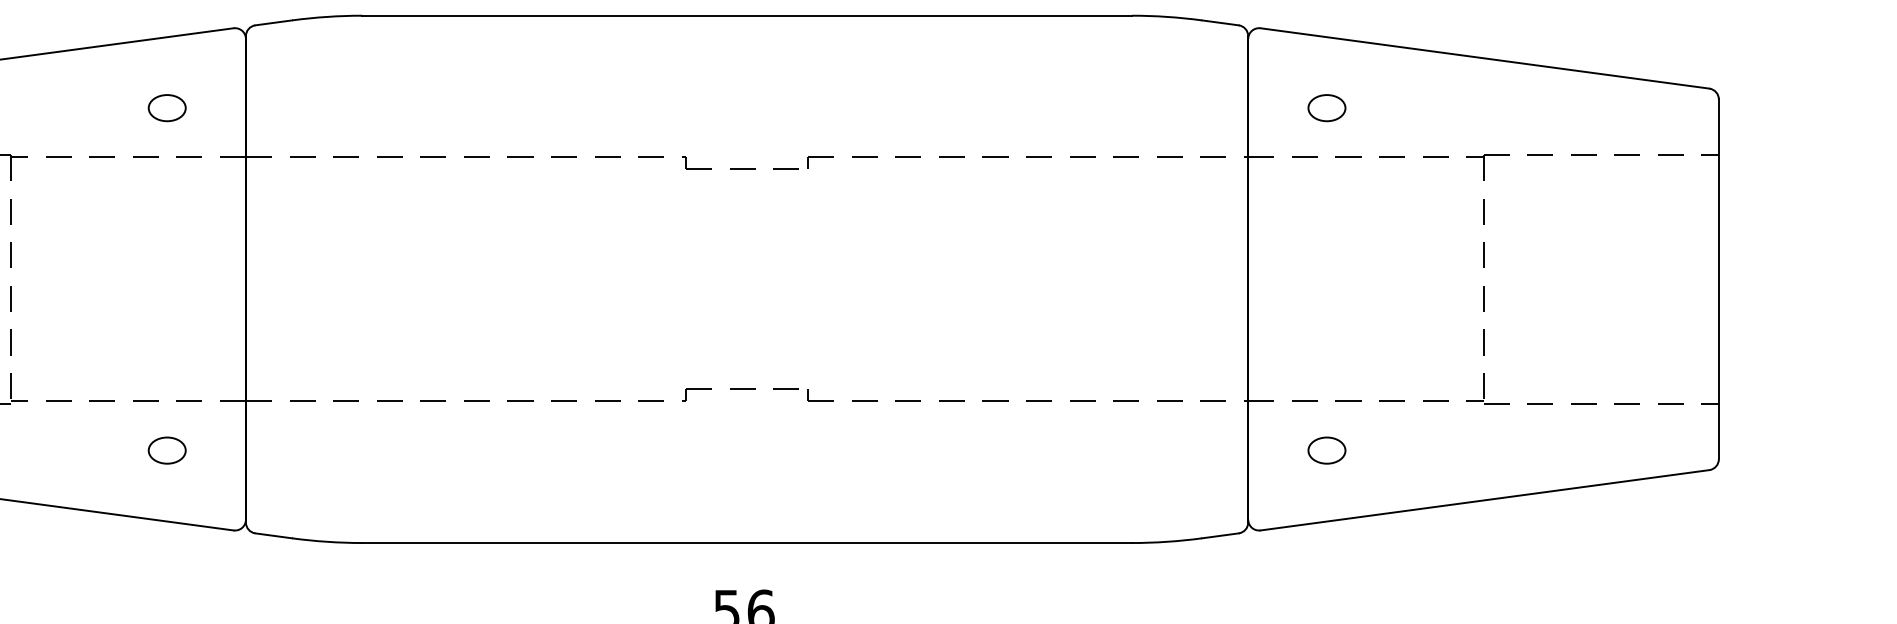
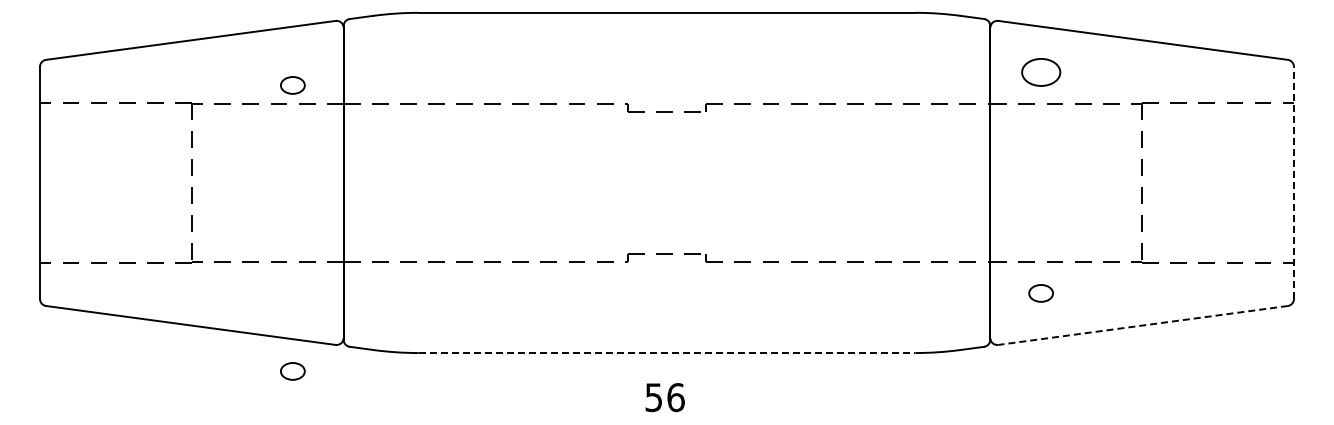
part: (166, 108) -> (292, 85), moved
part: (1325, 108) -> (1040, 72), size x1.6
line: (1718, 278) -> (1293, 182), solid -> dashed
part: (166, 450) -> (292, 371), moved
line: (1484, 500) -> (1142, 325), solid -> dashed
line: (747, 543) -> (667, 353), solid -> dashed

